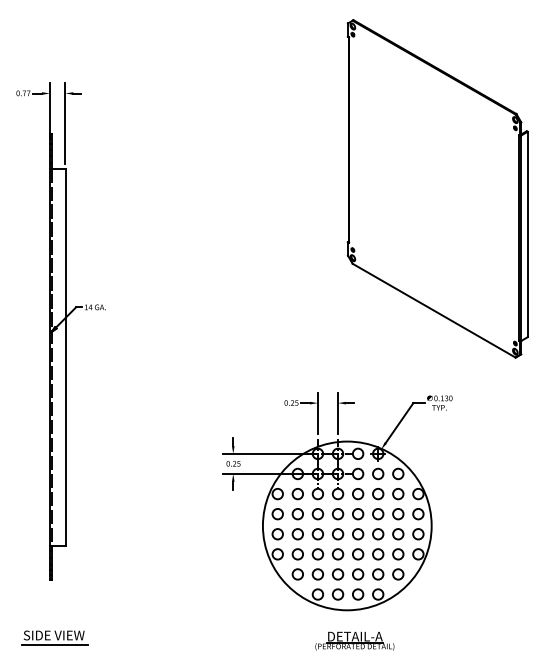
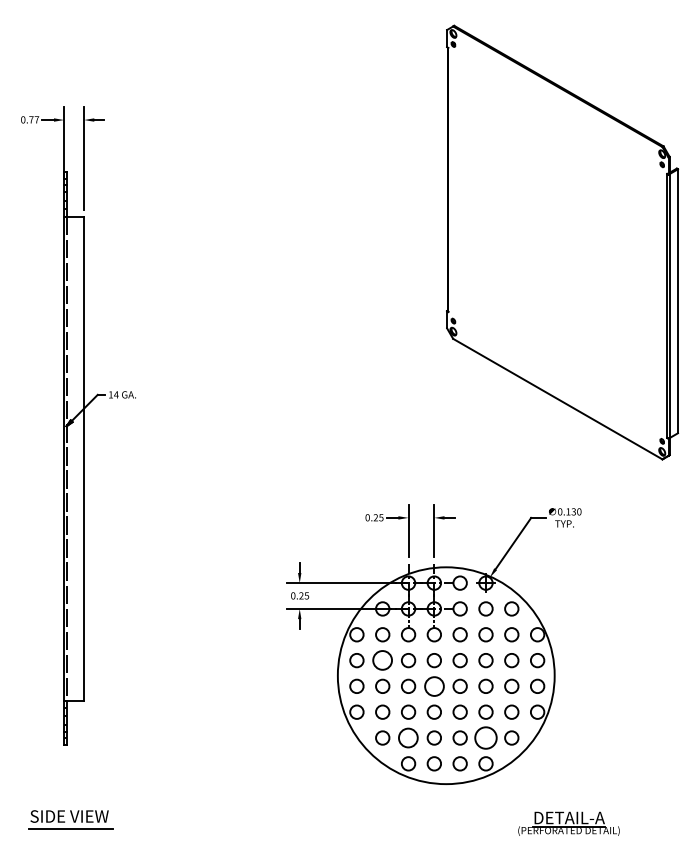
circle: (297, 514) -> (382, 660), size x1.4
circle: (337, 533) -> (433, 685), size x1.4
circle: (317, 574) -> (408, 737), size x1.4
circle: (377, 574) -> (485, 737), size x1.6
part: (354, 640) -> (568, 823), moved

